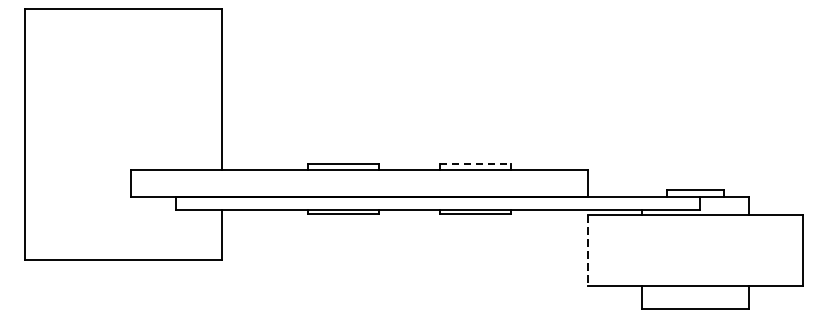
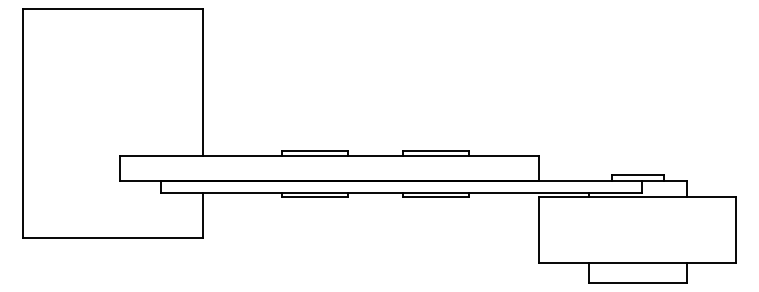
line: (475, 163) -> (435, 150), dashed -> solid
line: (588, 251) -> (539, 230), dashed -> solid

